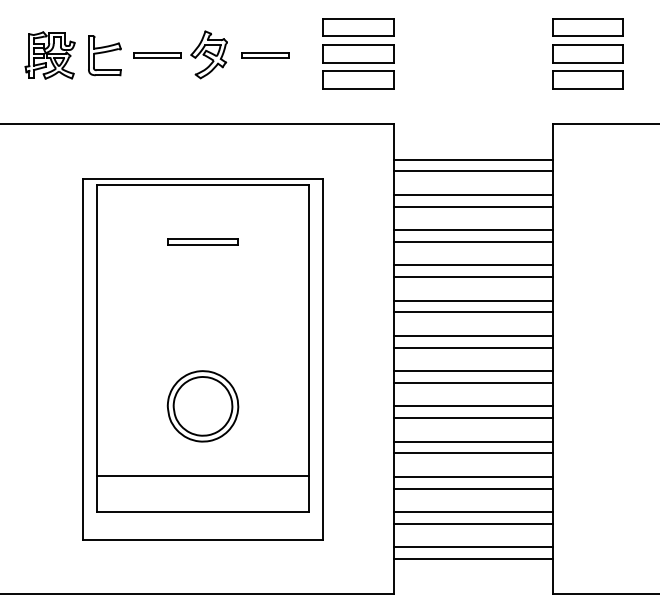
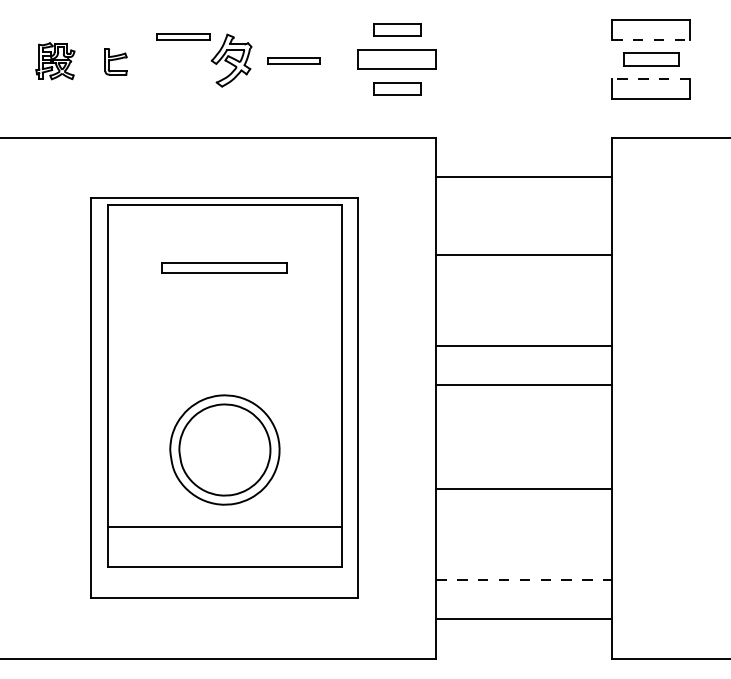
part: (357, 26) -> (396, 29), size x0.6
line: (588, 36) -> (651, 40), solid -> dashed
part: (587, 53) -> (650, 59), size x0.7
part: (50, 54) -> (55, 60), size x0.7
part: (157, 54) -> (183, 36), moved
part: (104, 55) -> (115, 61), size x0.6
line: (587, 71) -> (650, 79), solid -> dashed
part: (357, 79) -> (396, 88), size x0.6
line: (473, 171) -> (524, 189), removed
line: (473, 194) -> (524, 215), removed
line: (473, 206) -> (524, 228), removed
part: (202, 241) -> (224, 267), size x1.6
line: (473, 241) -> (524, 267), removed
line: (473, 264) -> (524, 293), removed
line: (473, 276) -> (524, 306), removed
line: (473, 300) -> (524, 332), removed
line: (473, 336) -> (524, 372), removed
line: (473, 371) -> (524, 411), removed
line: (473, 383) -> (524, 424), removed
part: (202, 406) -> (224, 450), size x1.4
line: (473, 406) -> (524, 450), removed
line: (473, 418) -> (524, 463), removed
line: (473, 453) -> (524, 502), removed
line: (473, 477) -> (524, 528), removed
line: (473, 488) -> (524, 541), removed
line: (473, 512) -> (524, 567), removed
line: (473, 523) -> (524, 580), solid -> dashed
line: (473, 547) -> (524, 606), removed

